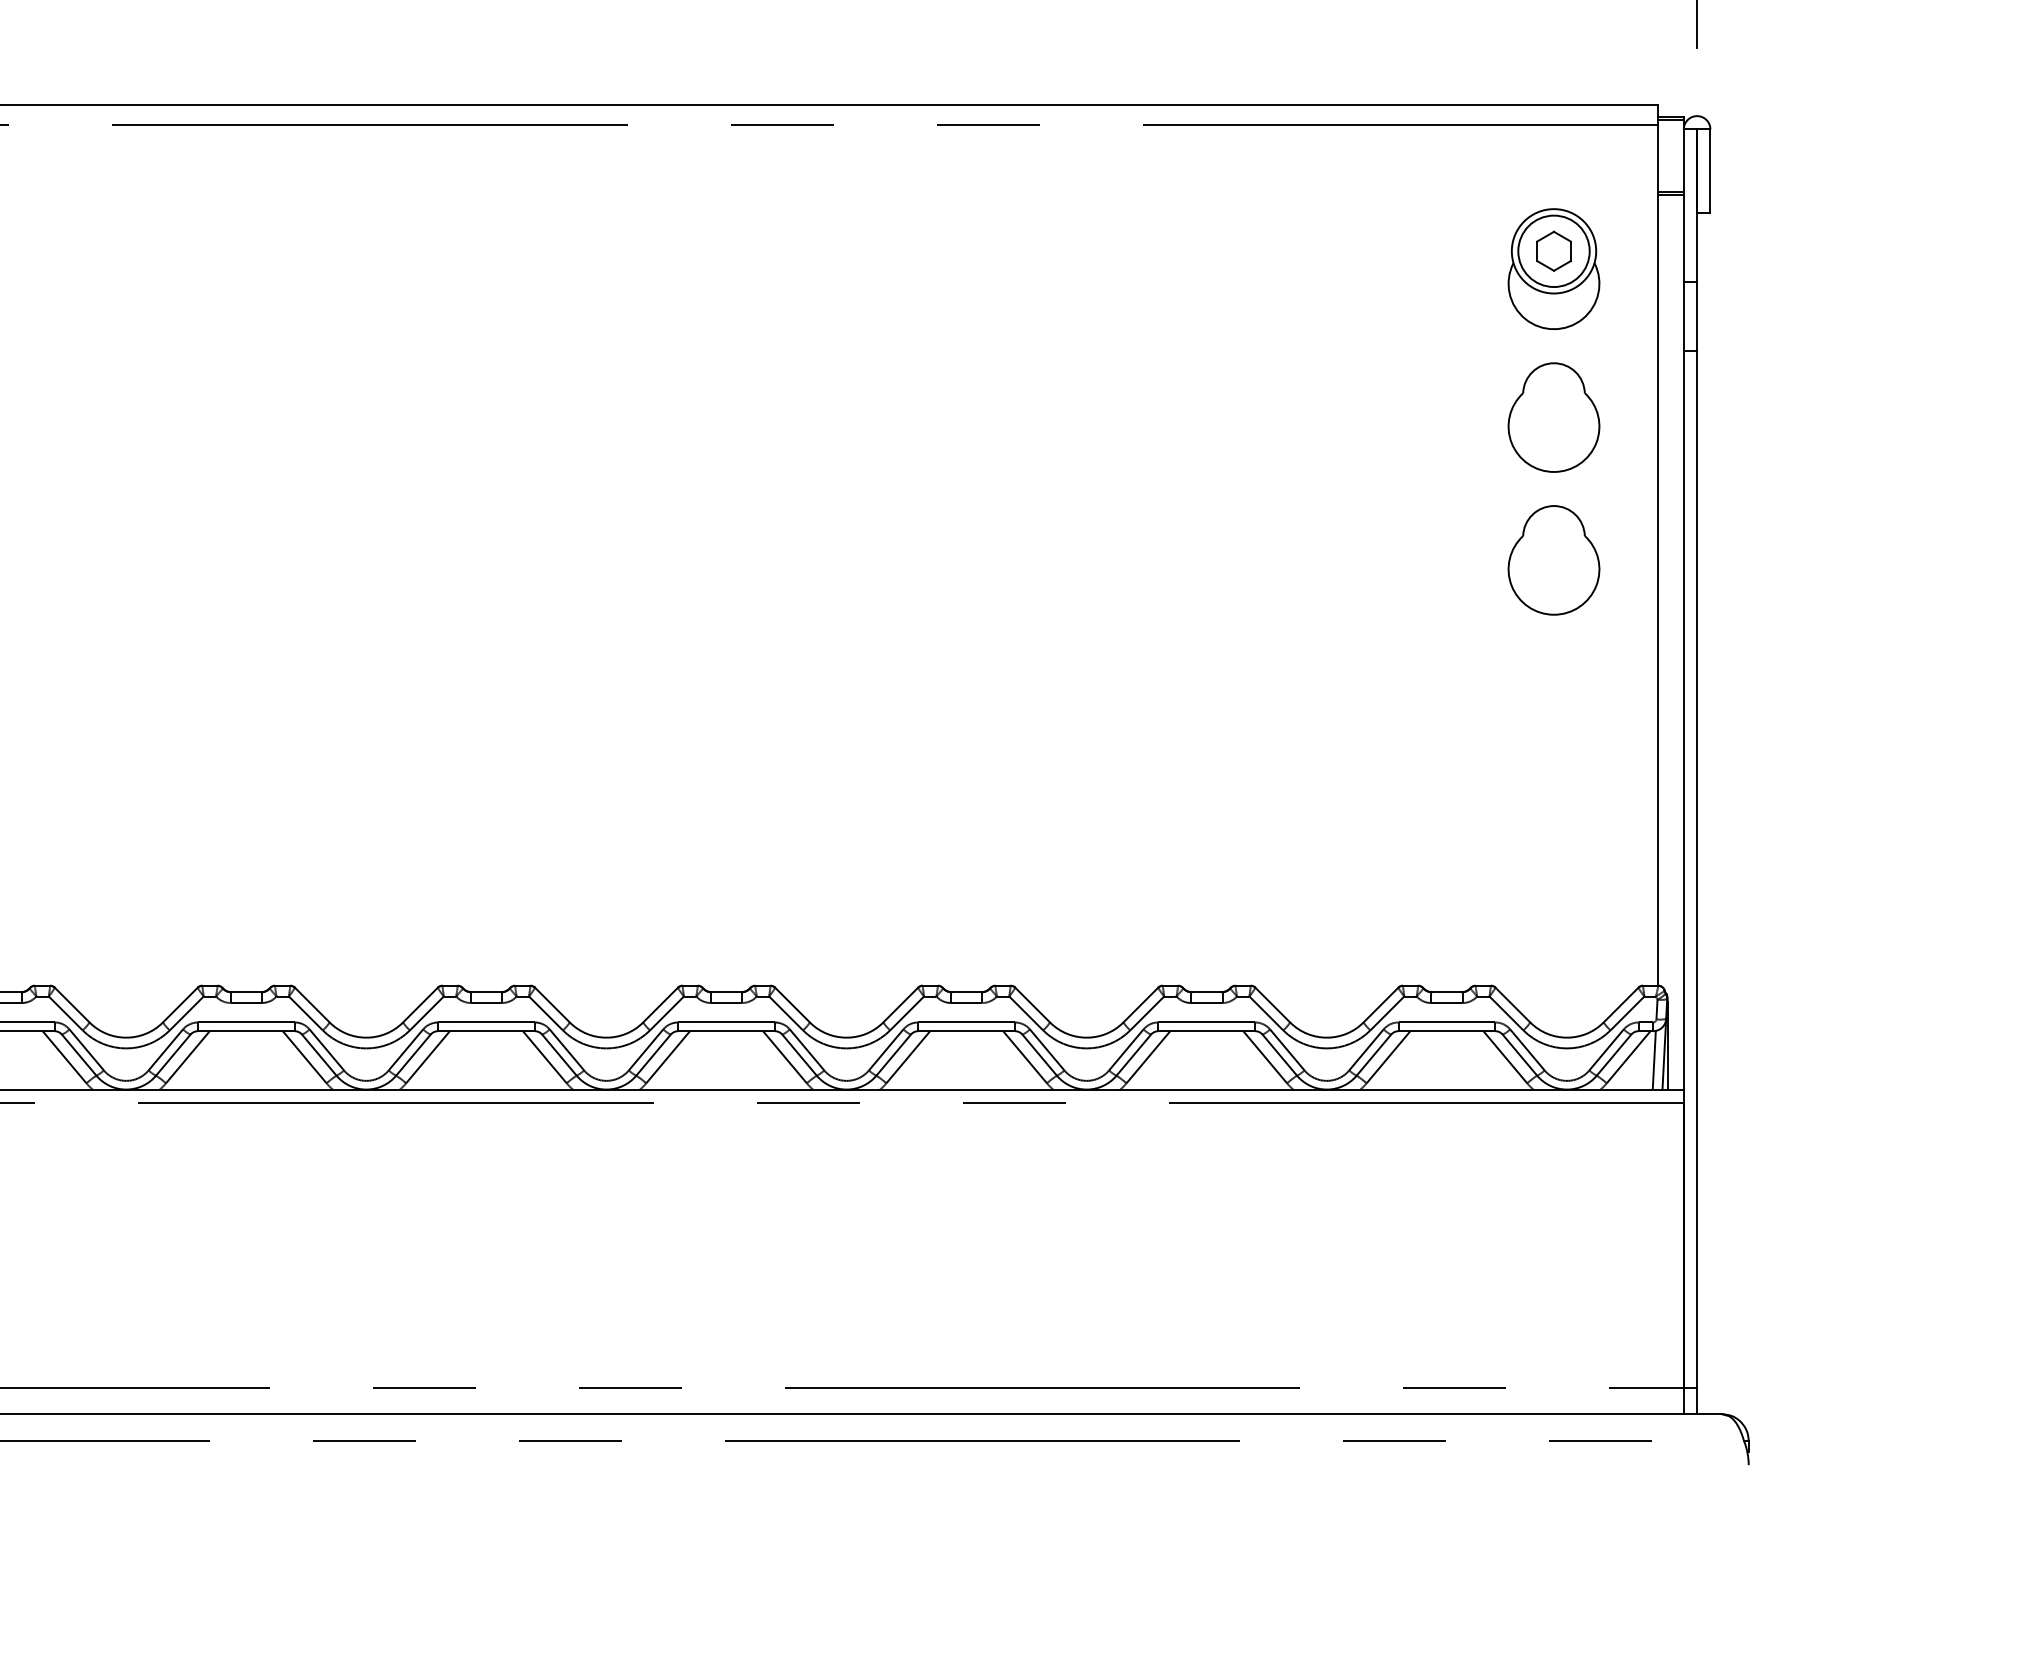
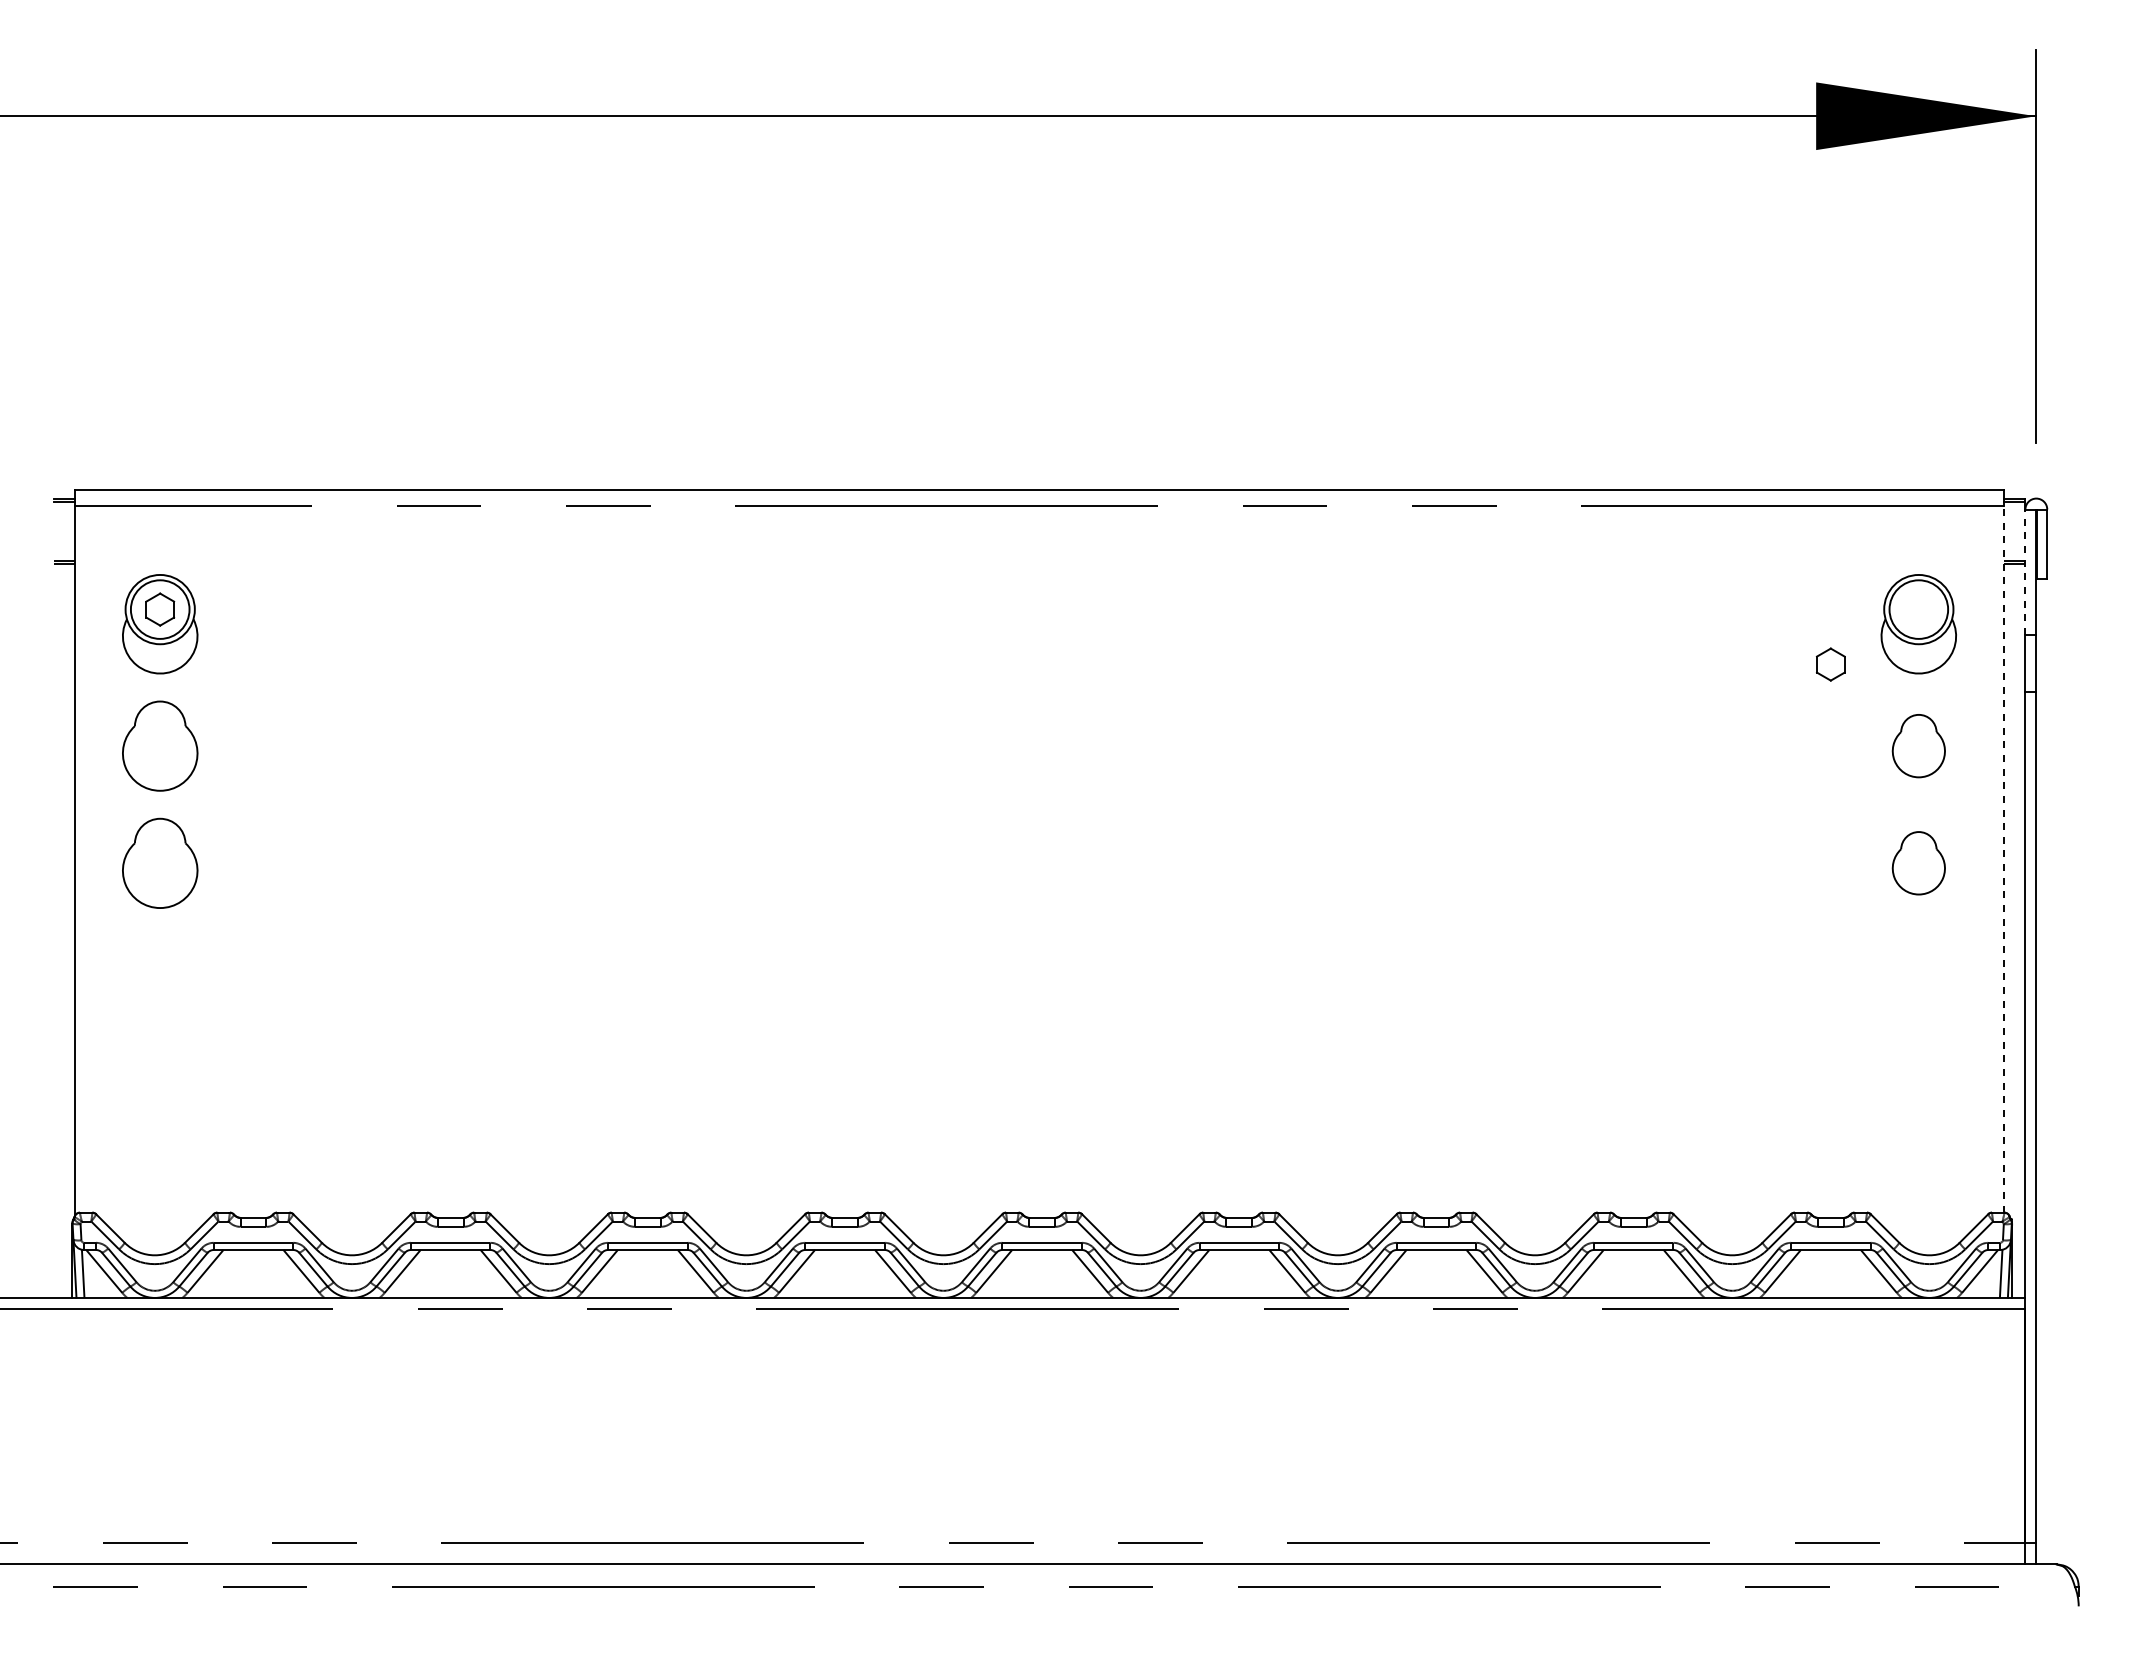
line: (1683, 206) -> (2025, 572), solid -> dashed
part: (1553, 251) -> (1830, 664), moved
part: (1553, 416) -> (1918, 745), size x0.7
line: (1658, 554) -> (2004, 858), solid -> dashed
part: (1553, 559) -> (1918, 862), size x0.7

